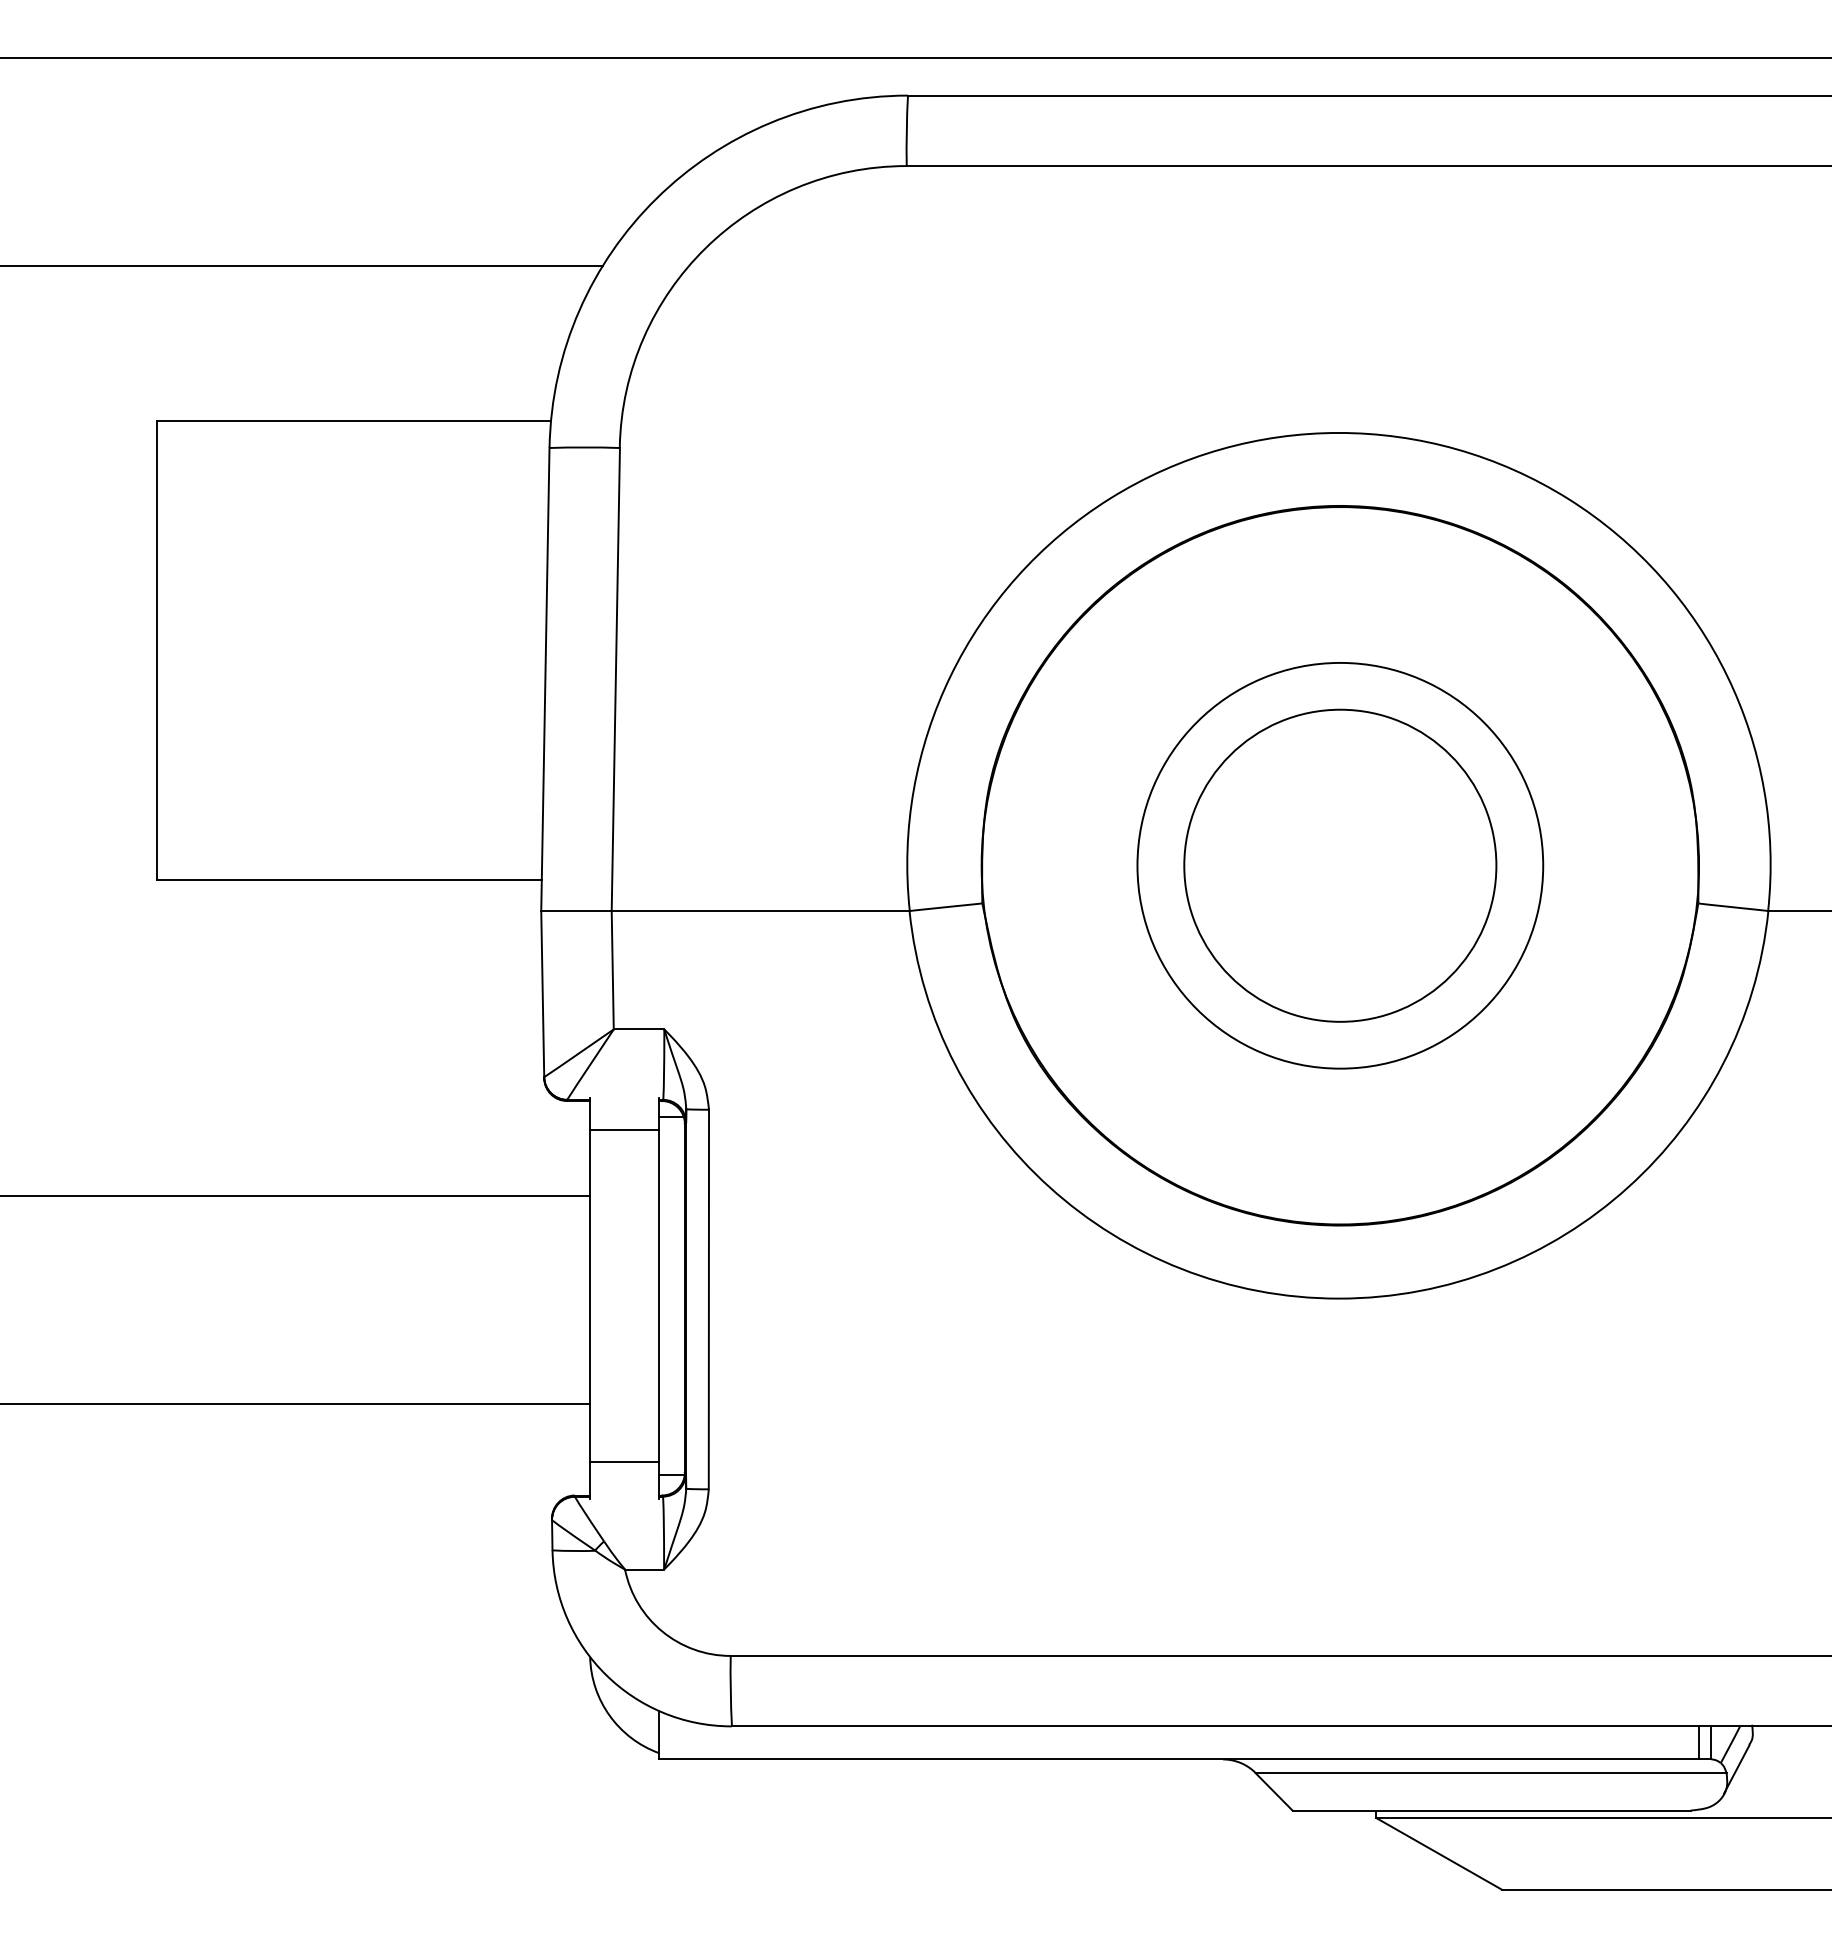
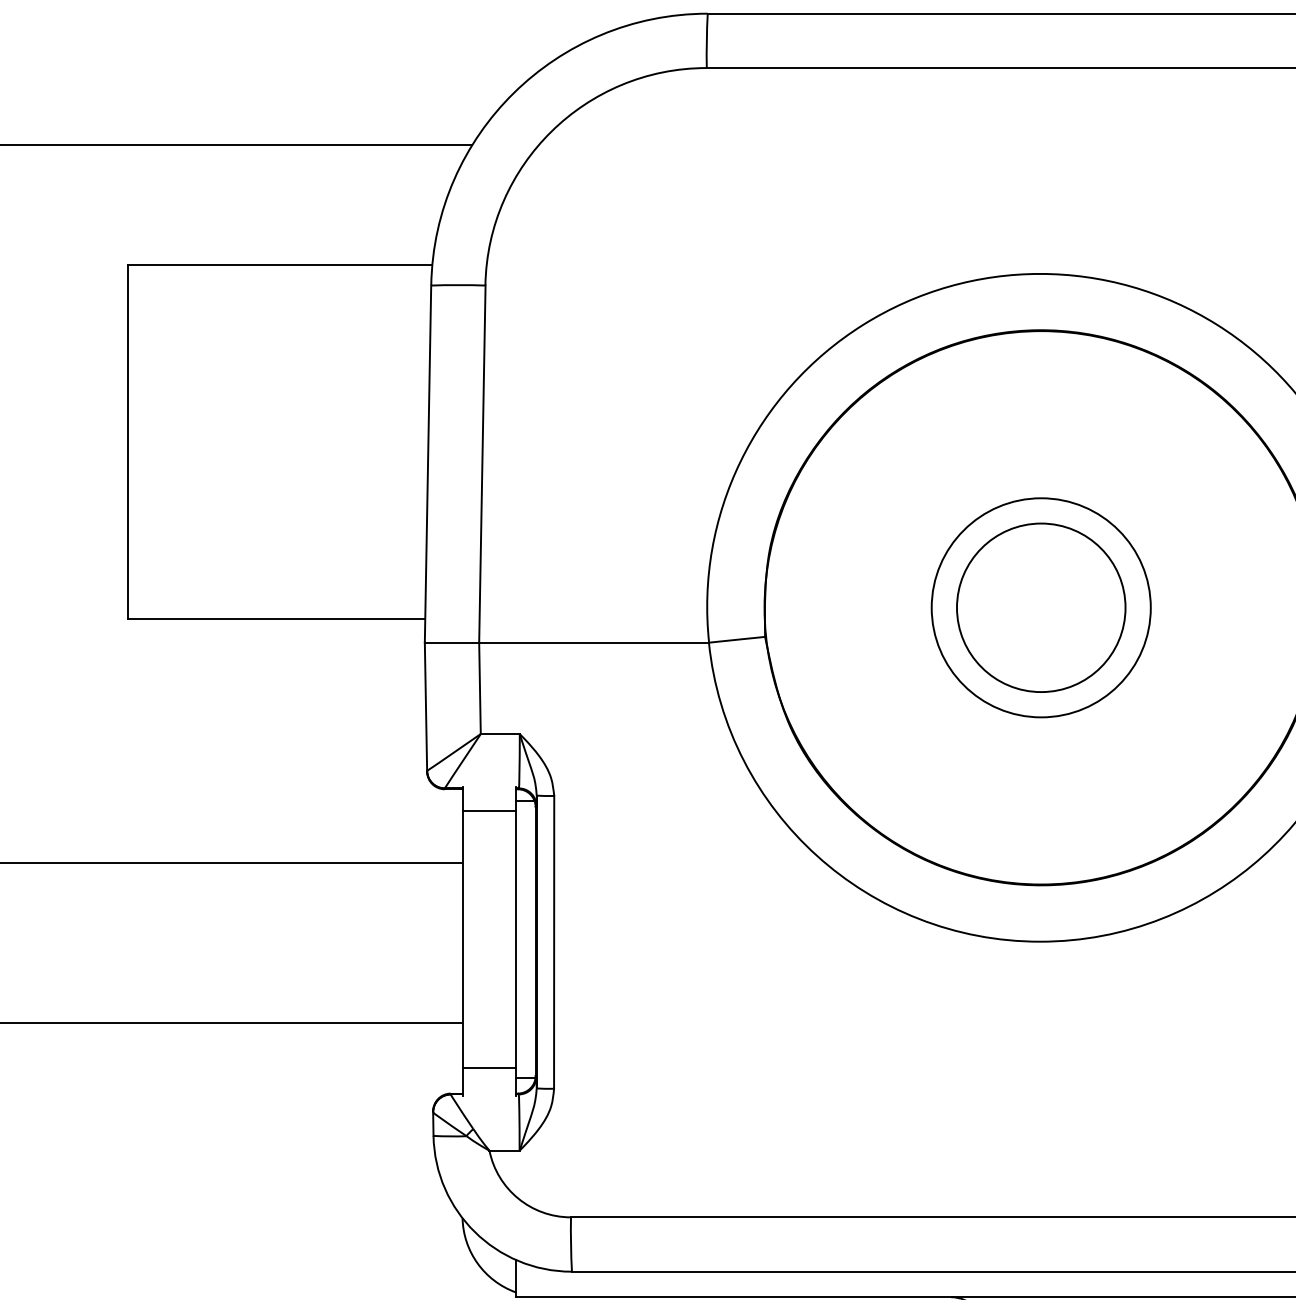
circle: (1340, 865) -> (1041, 607), size x0.7
circle: (1340, 865) -> (1041, 607), size x0.7

